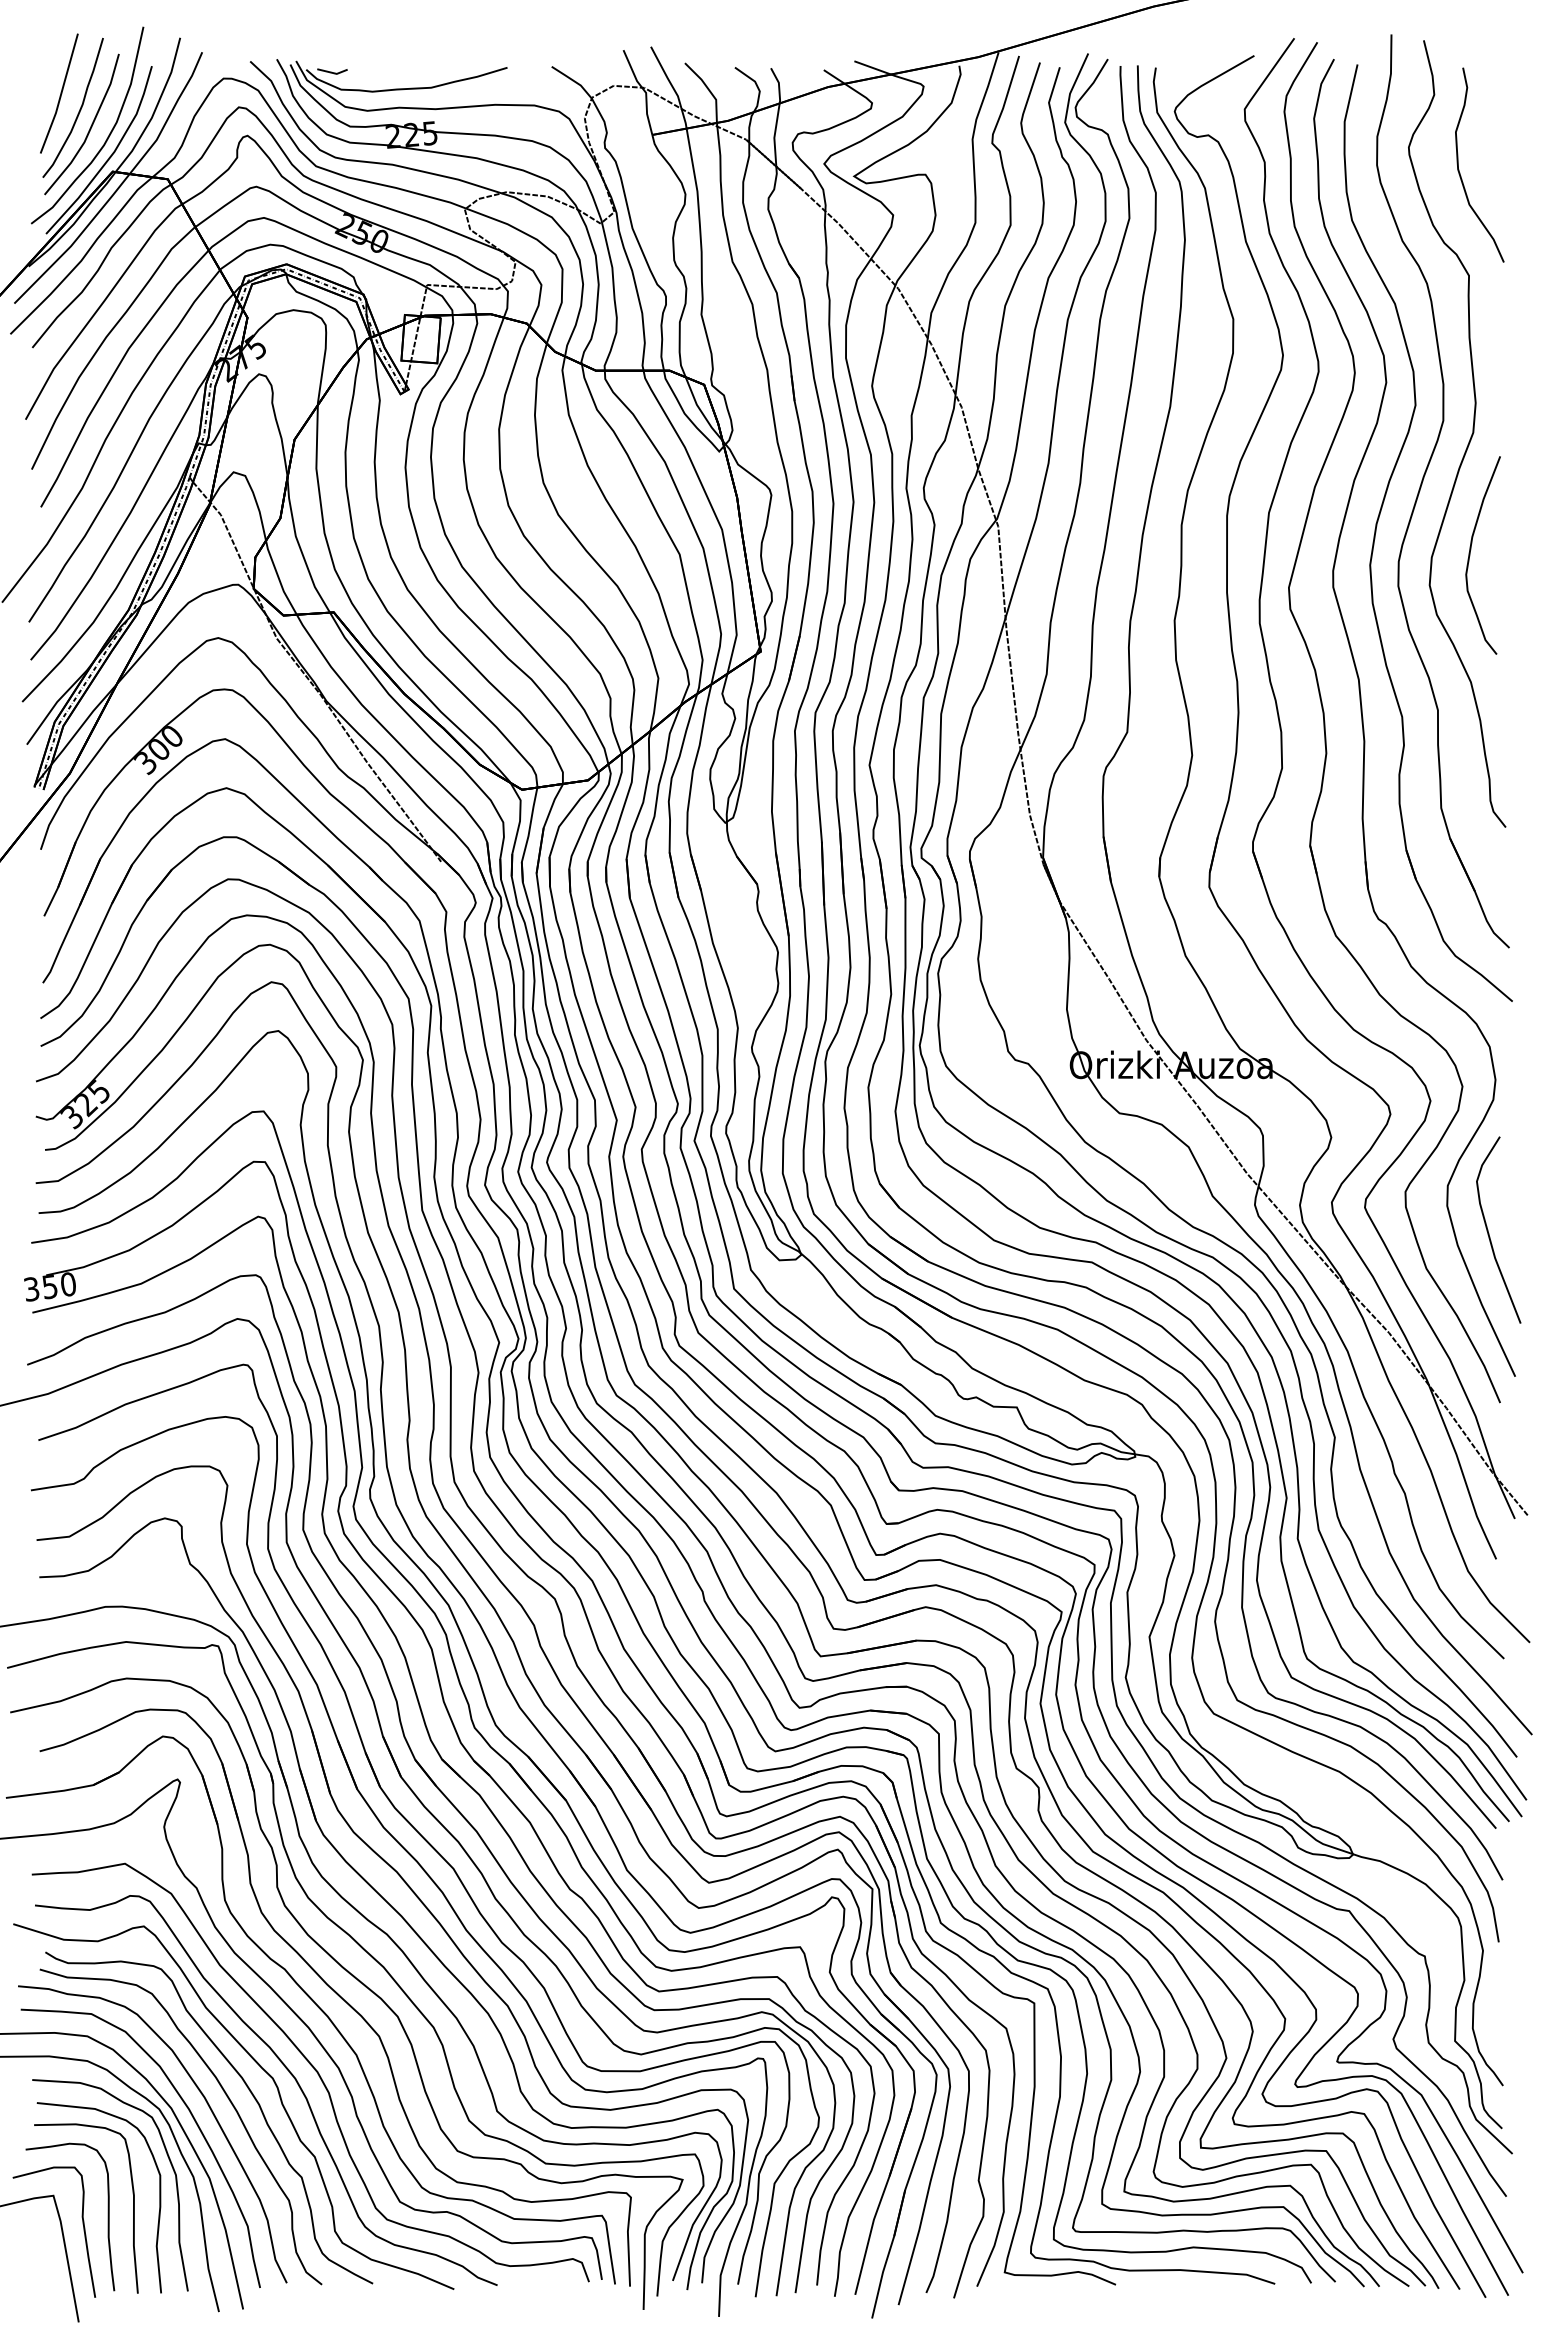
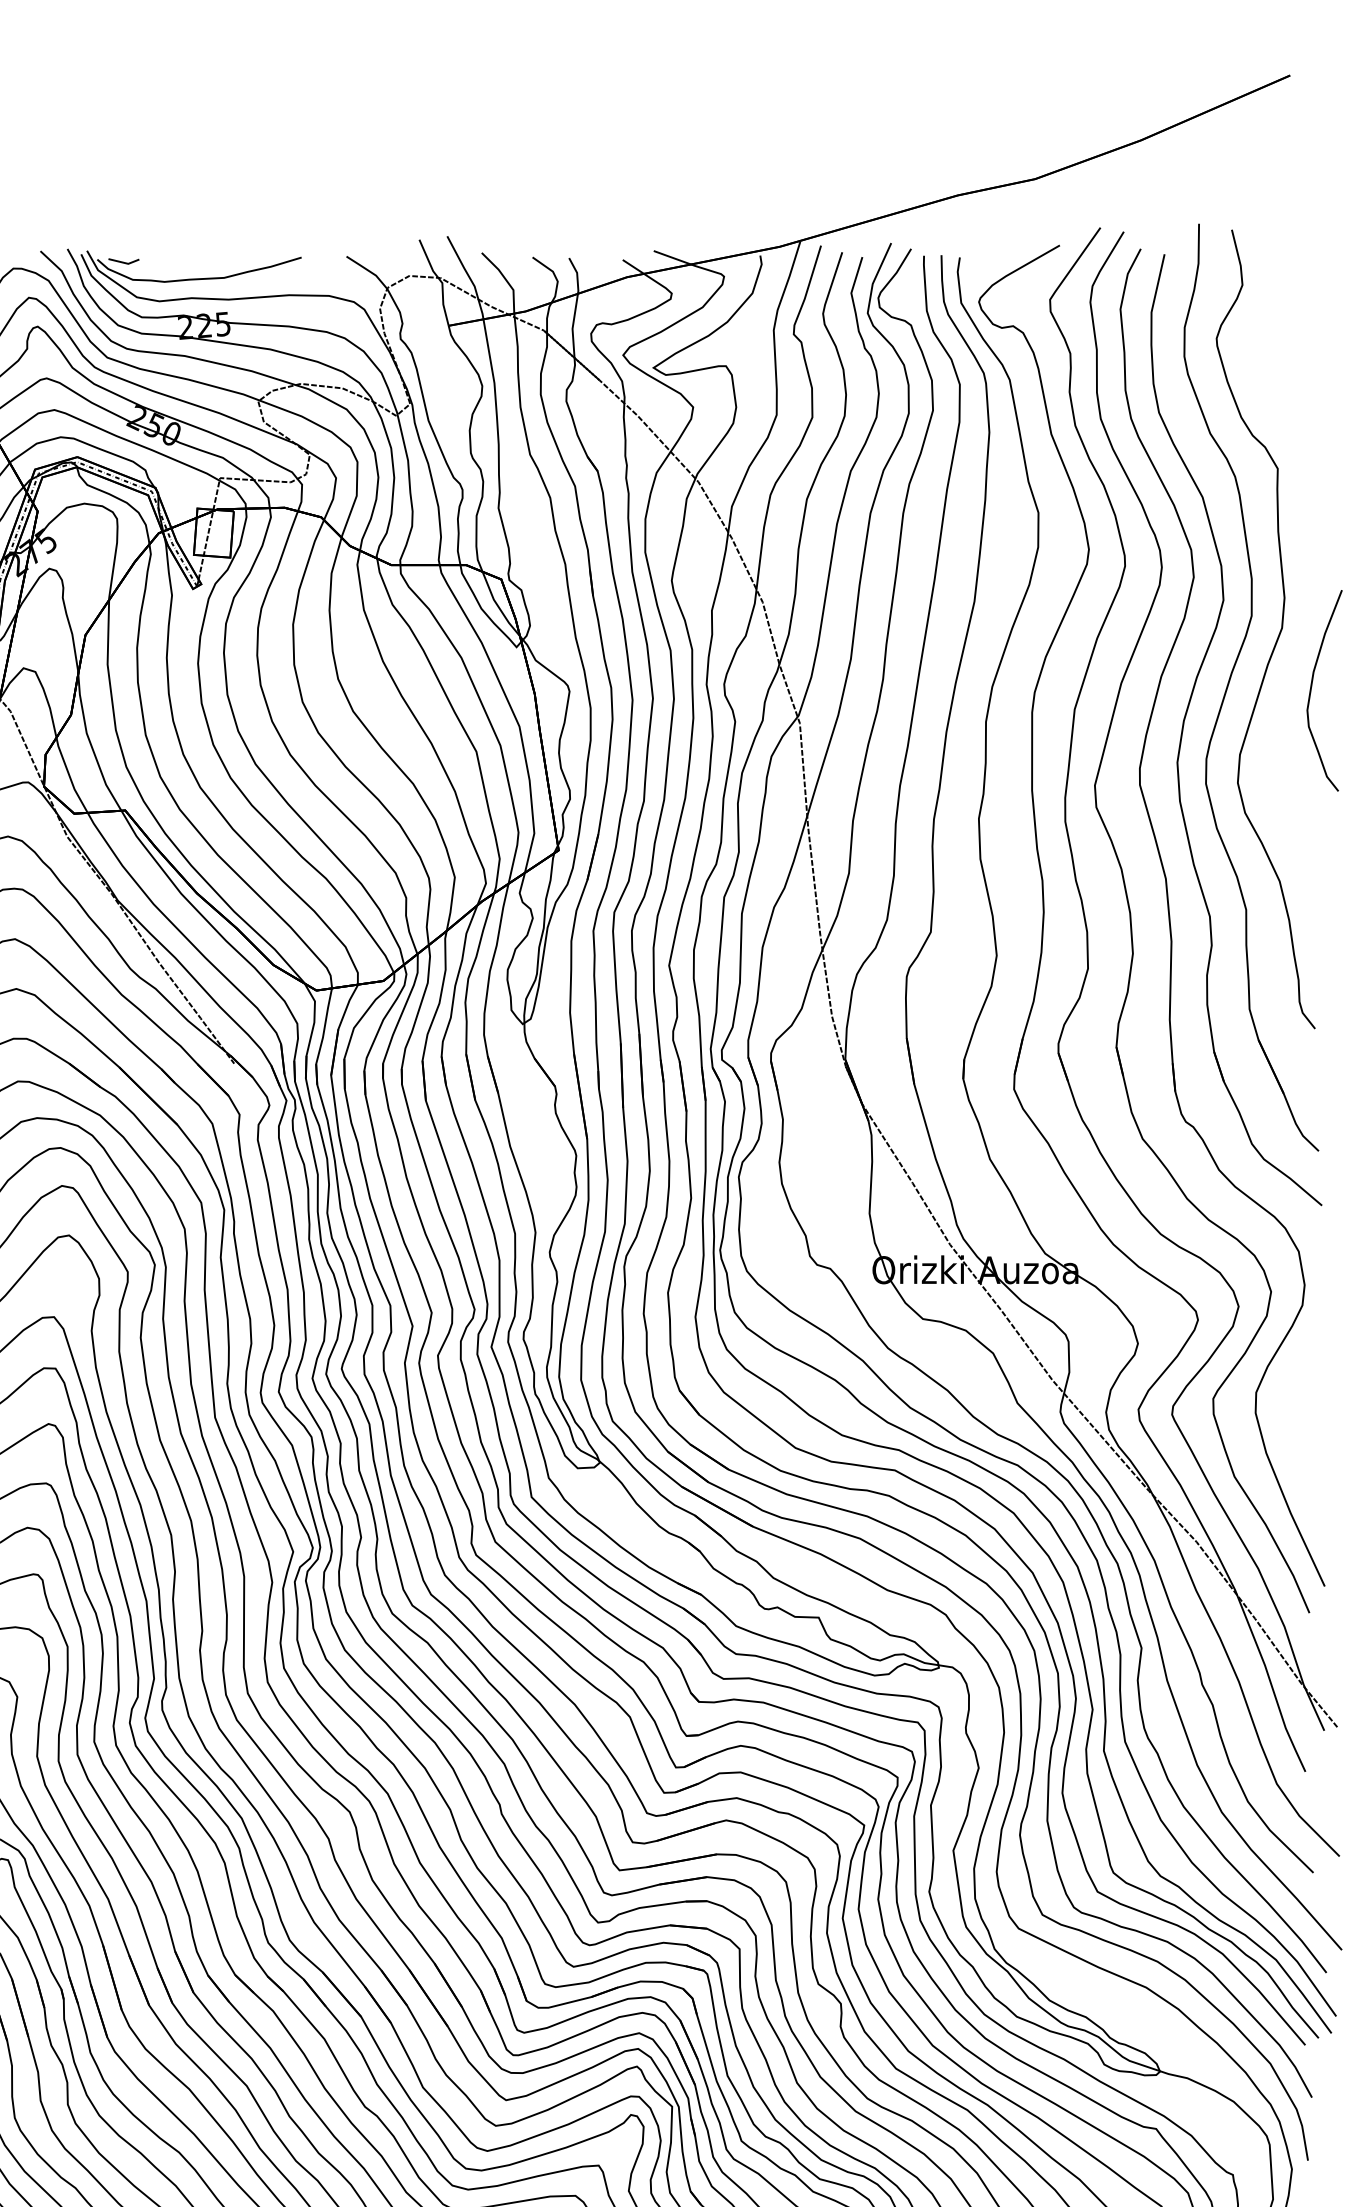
curve: (1459, 169) -> (1268, 360), removed
curve: (1470, 555) -> (1311, 690), moved
curve: (1489, 1233) -> (1298, 1441), removed

